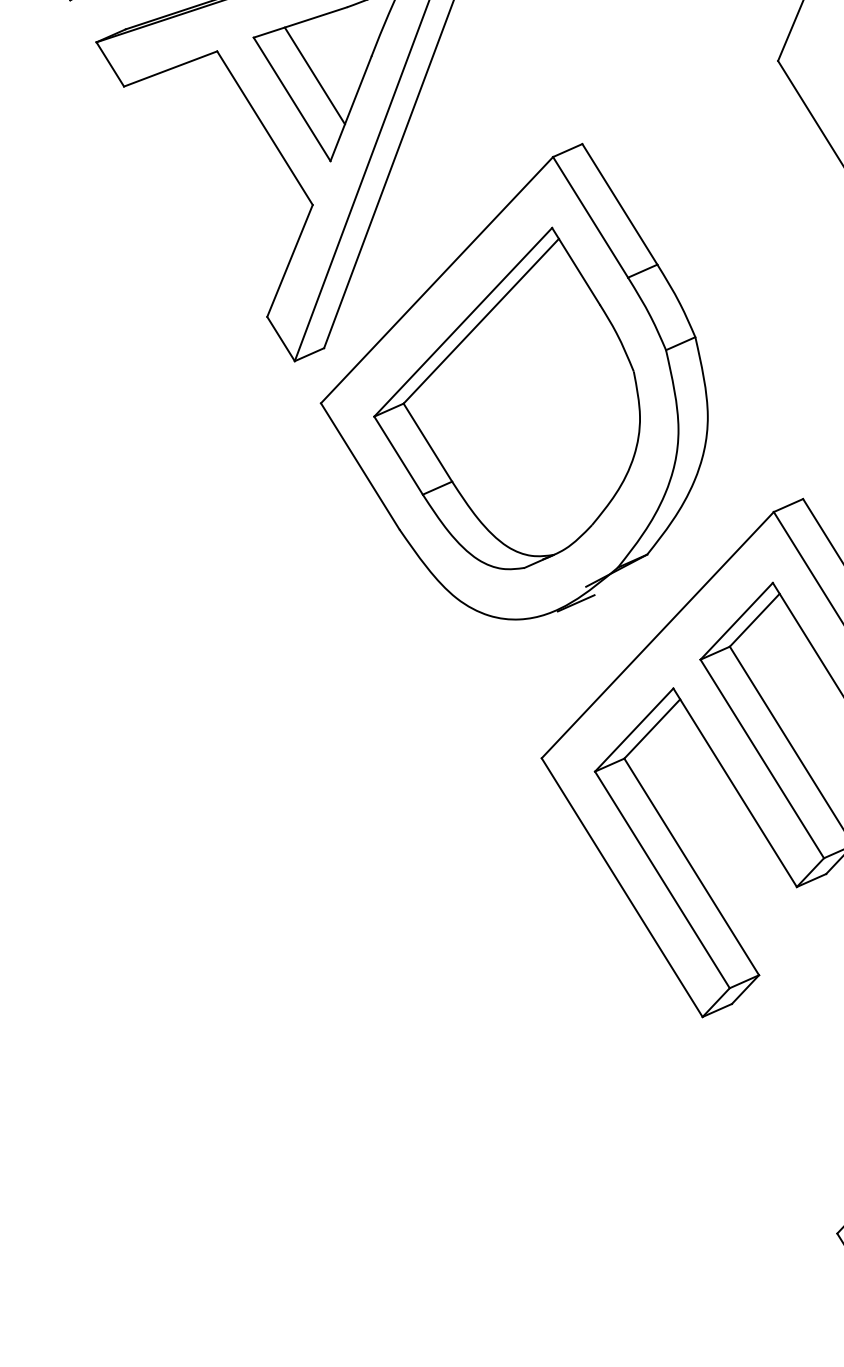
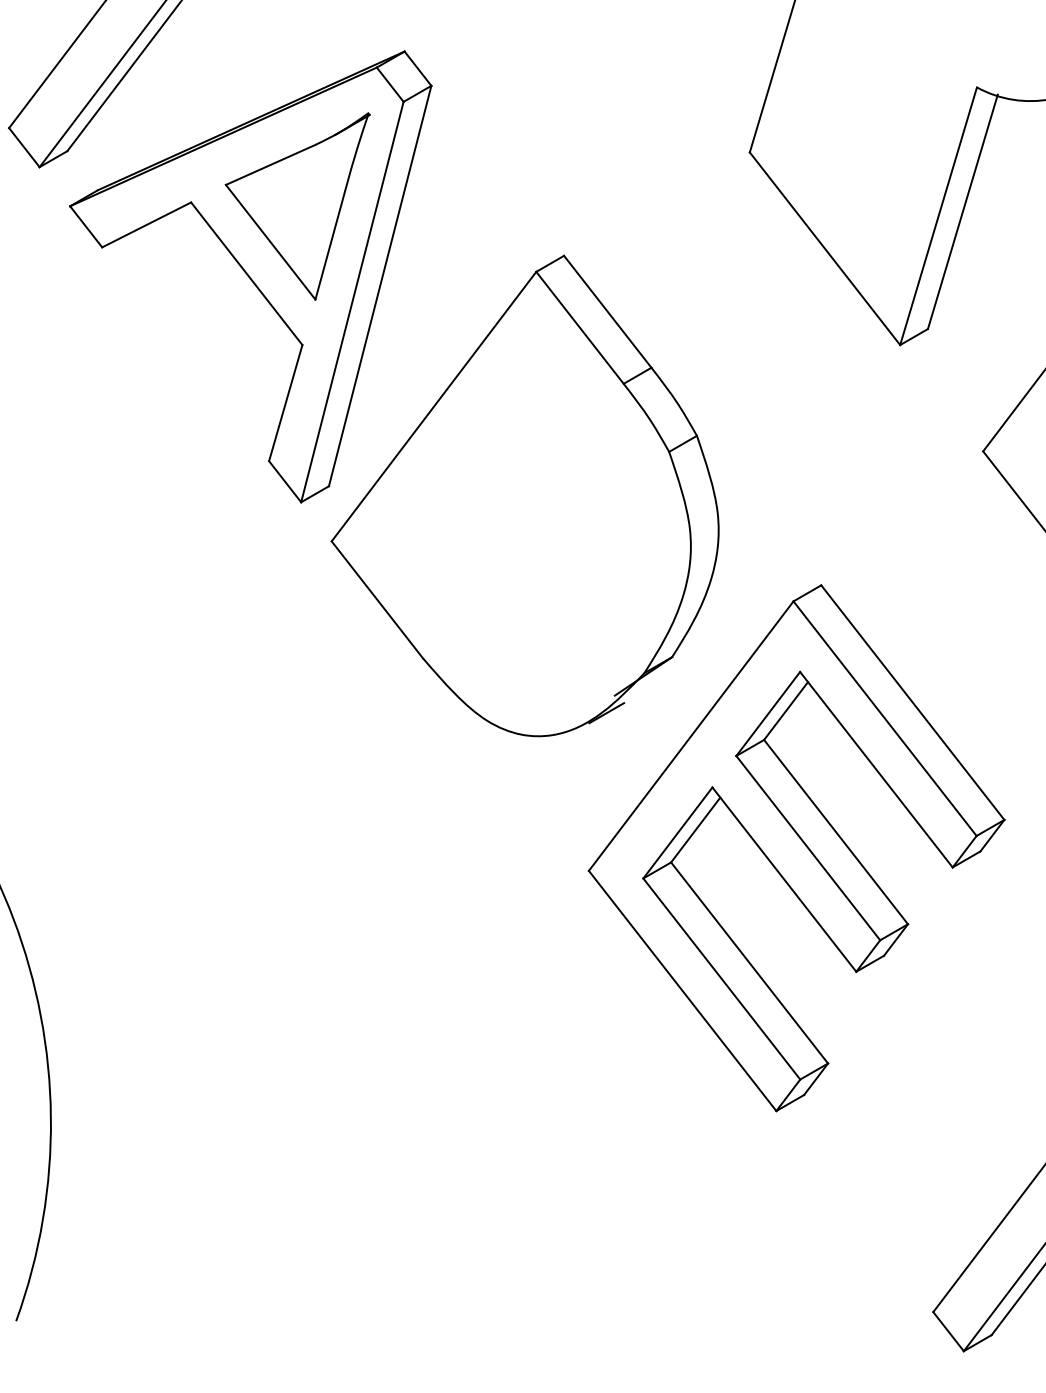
line: (314, 75) -> (290, 216), removed
part: (509, 396) -> (518, 514), removed

